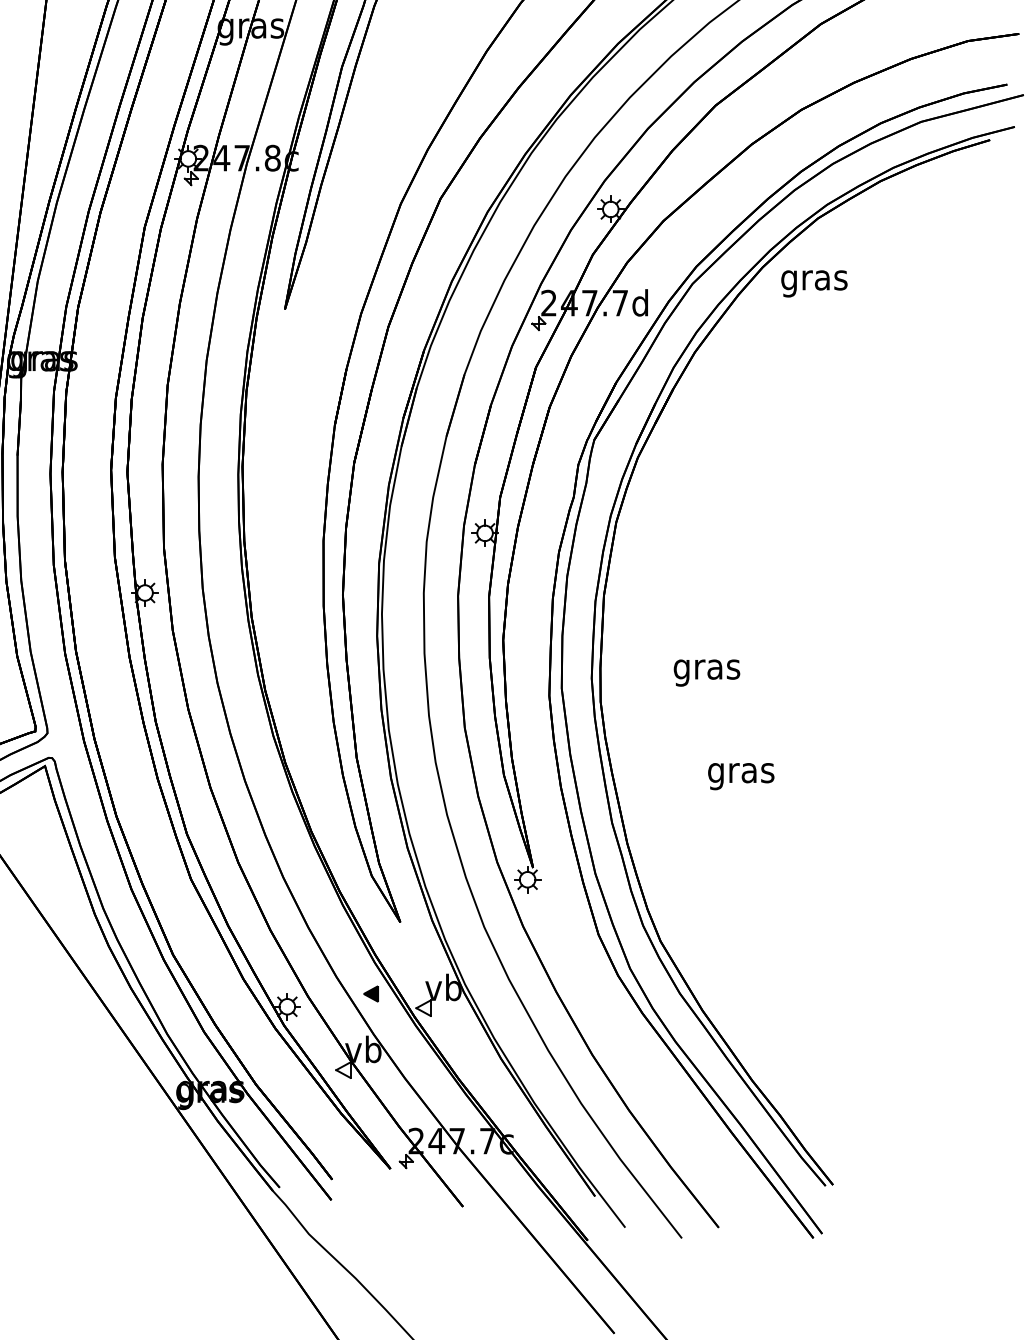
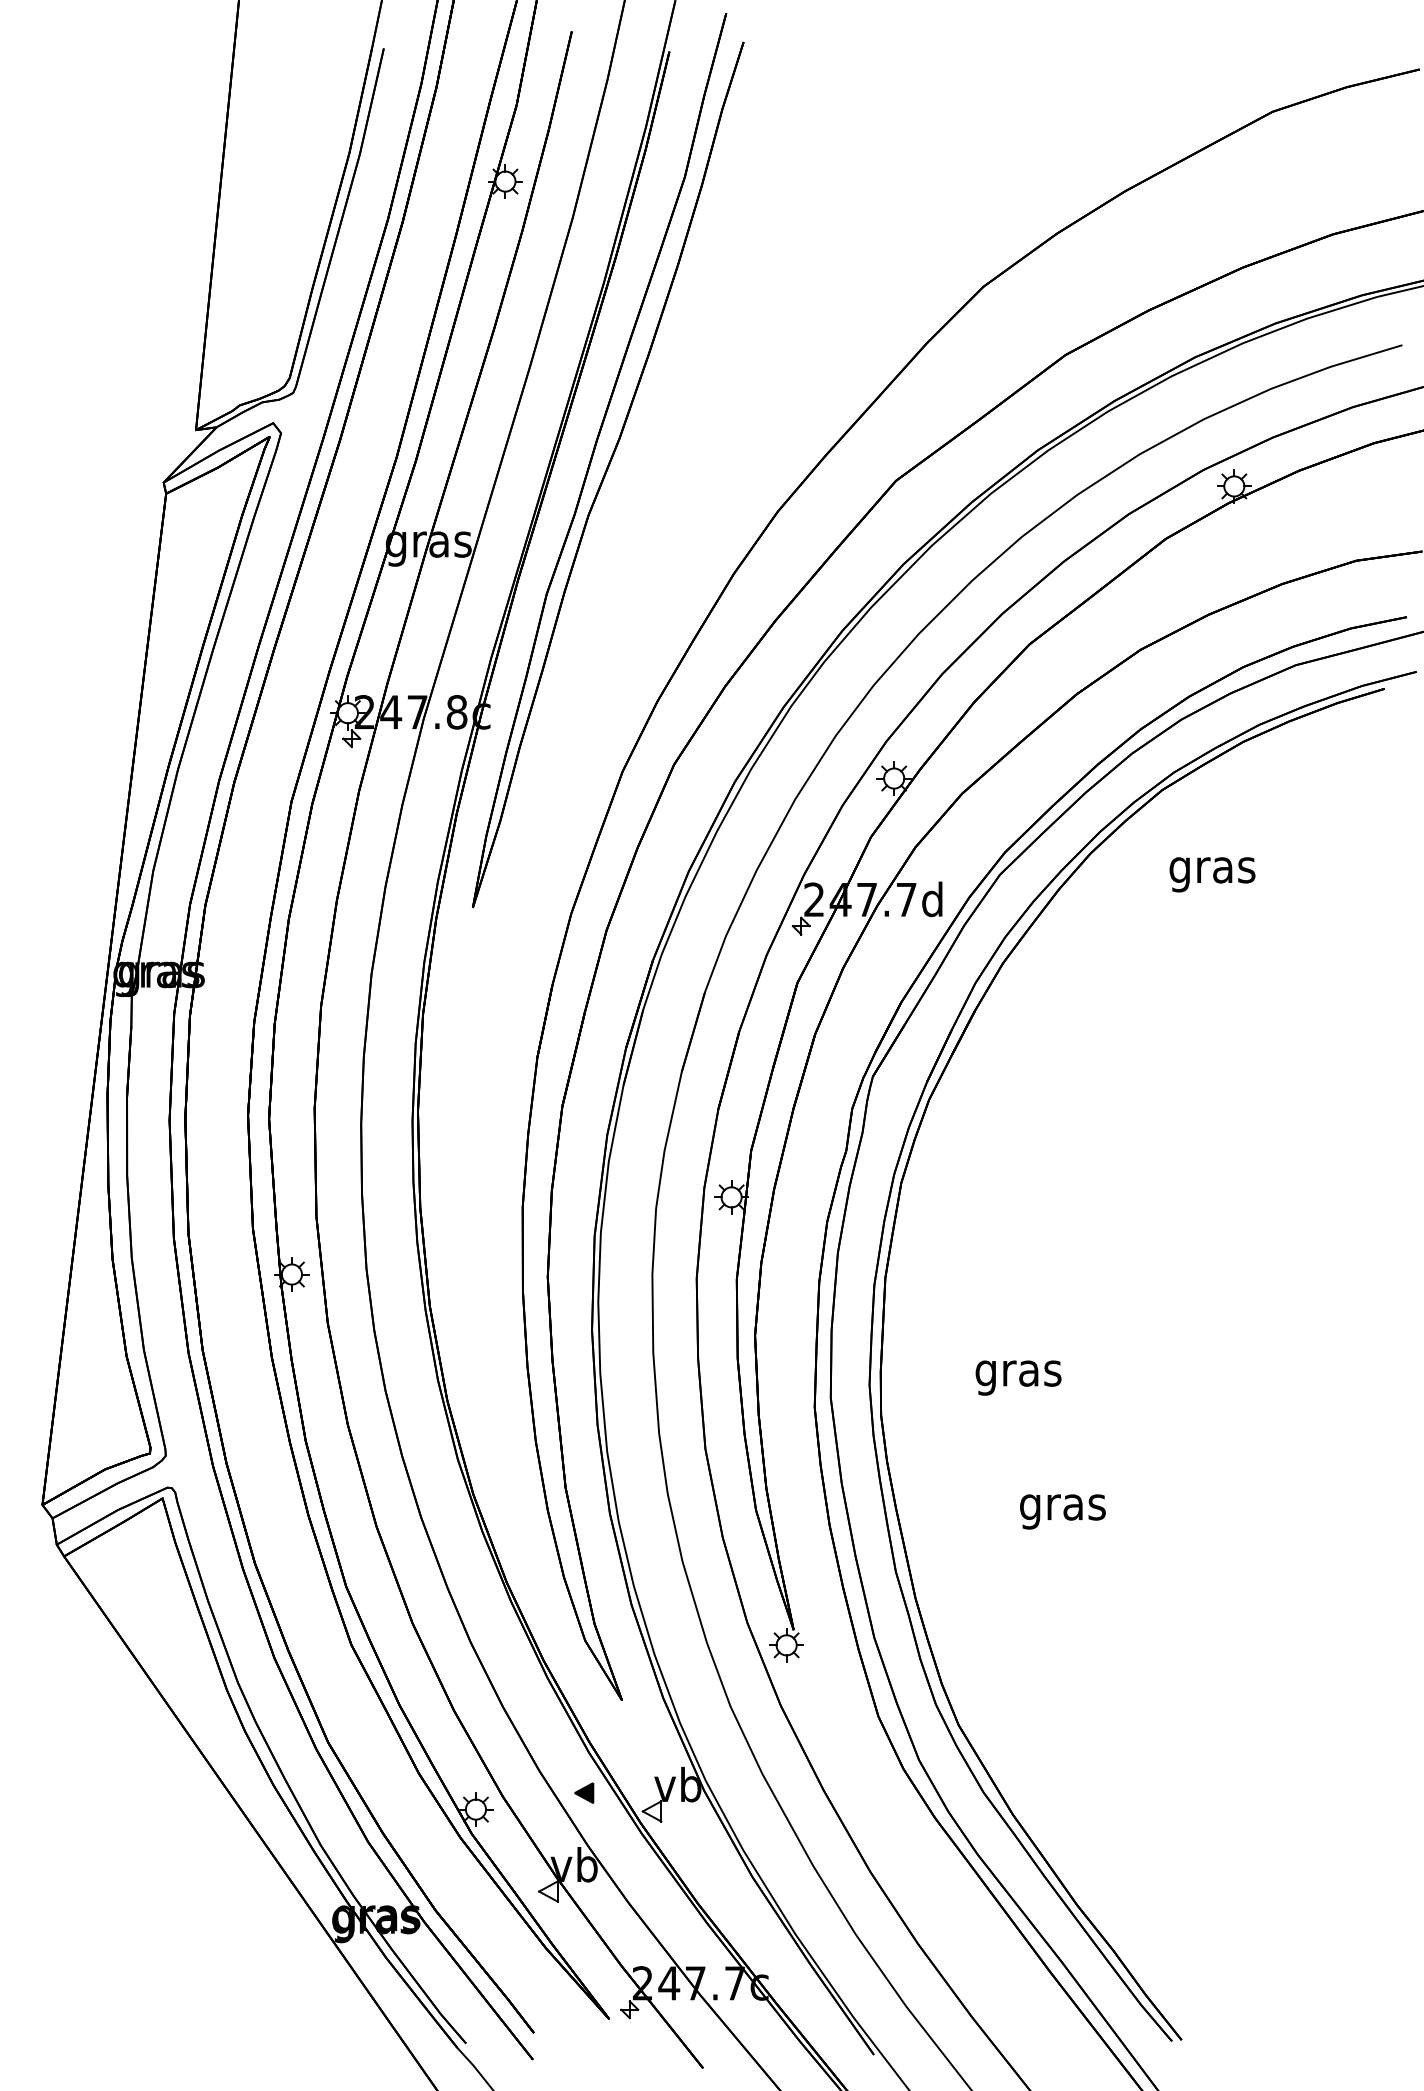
text: (814, 283) -> (1212, 874), moved

